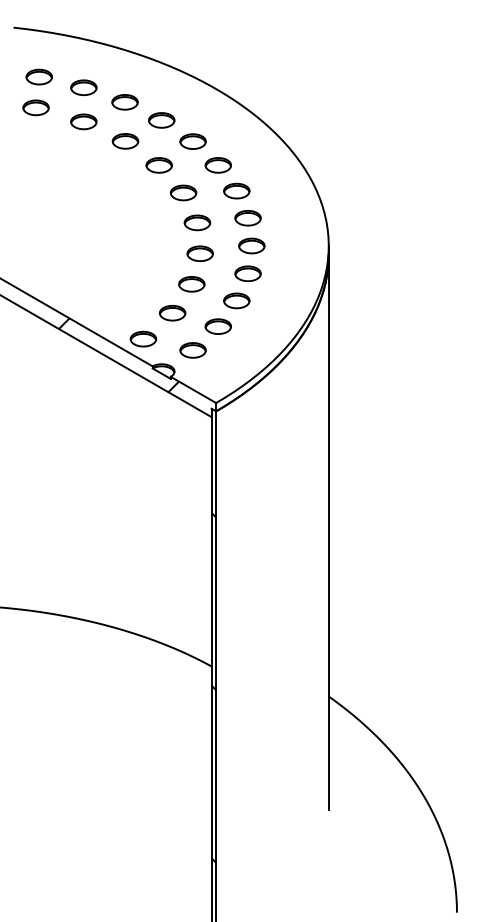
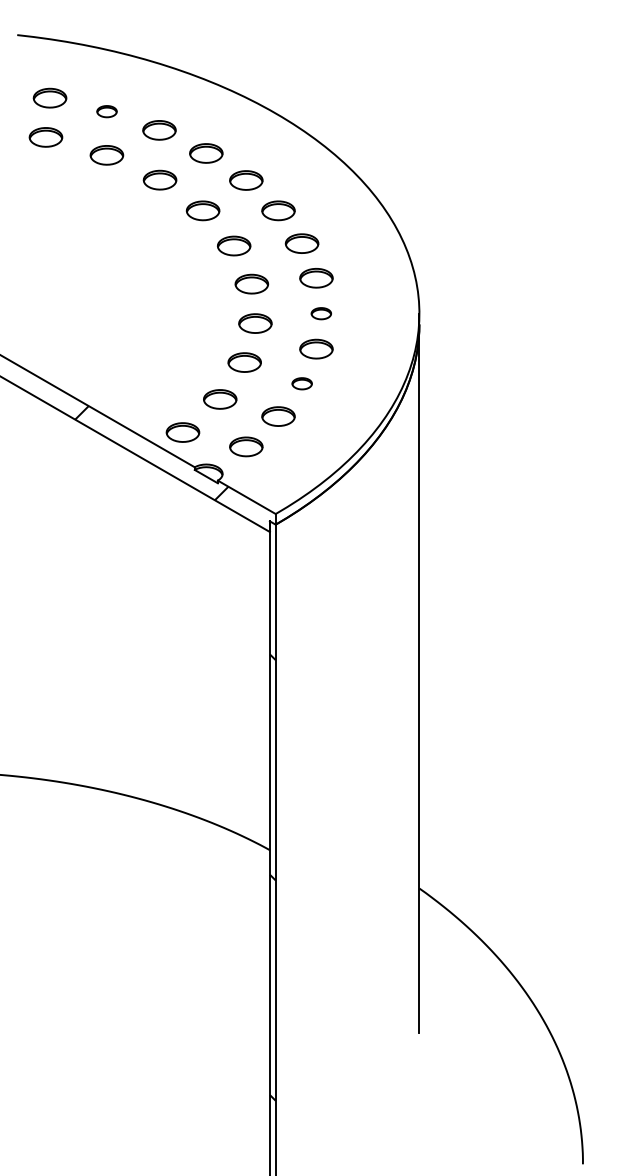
part: (83, 87) -> (106, 111), size x0.6
part: (251, 245) -> (320, 313), size x0.6
part: (236, 300) -> (301, 383), size x0.6

